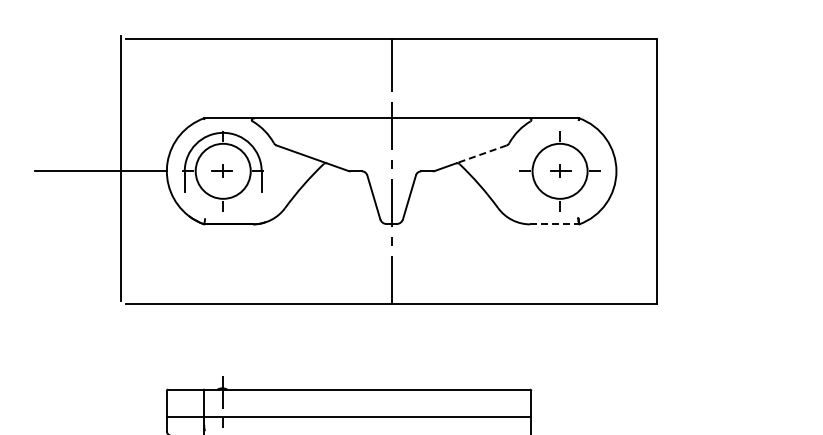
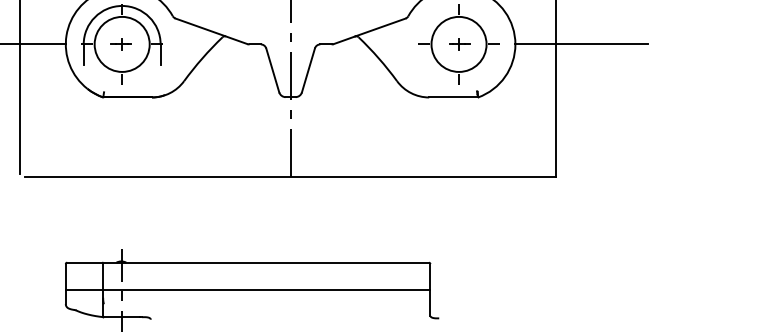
line: (481, 154) -> (380, 27), dashed -> solid
line: (682, 171) -> (581, 44), added
line: (555, 224) -> (454, 97), dashed -> solid

